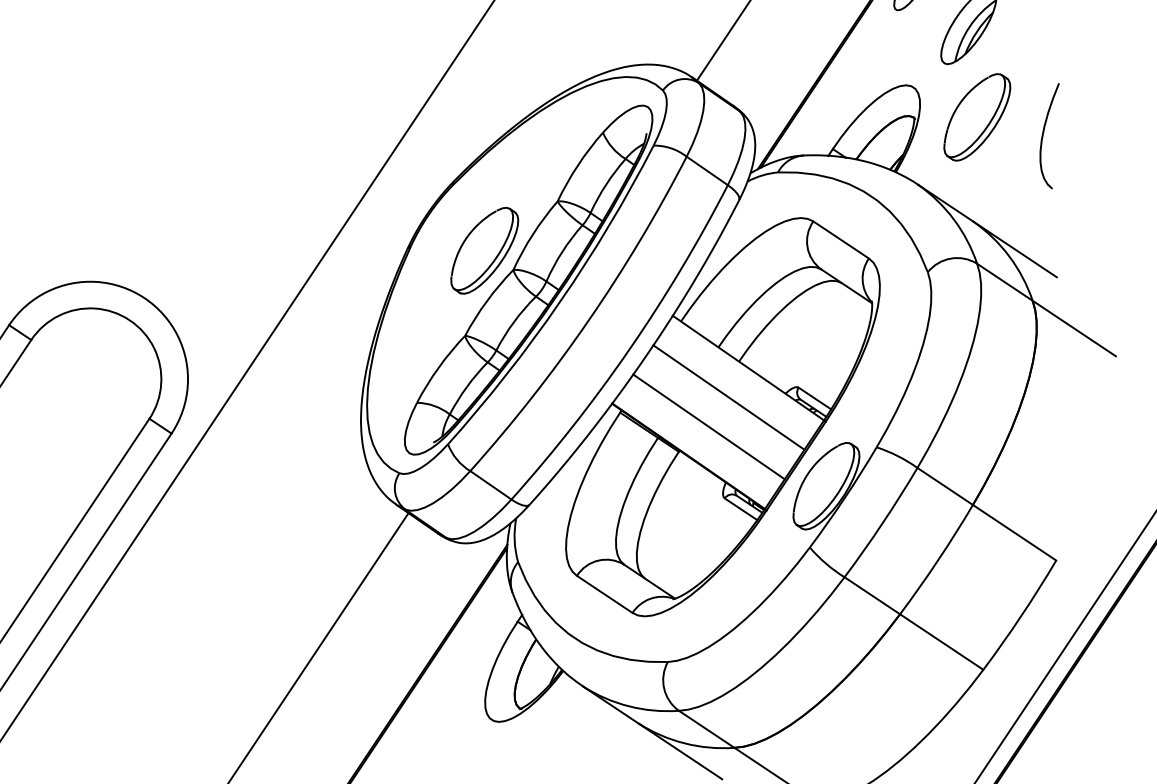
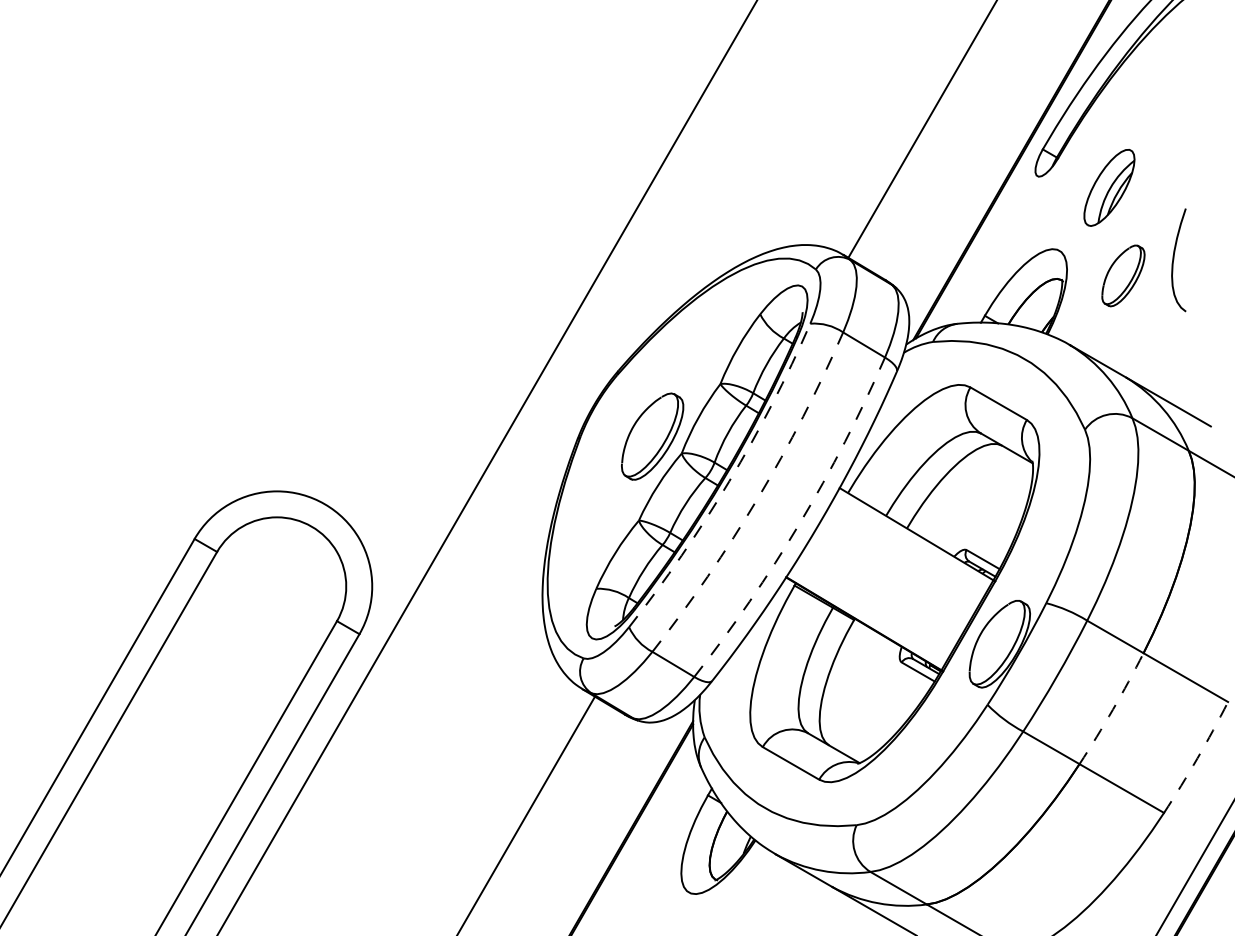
part: (977, 116) -> (1123, 275), size x0.7
curve: (1044, 134) -> (1174, 259), moved
arc: (560, 301) -> (729, 481), solid -> dashed
arc: (588, 321) -> (757, 498), solid -> dashed
arc: (629, 349) -> (799, 523), solid -> dashed
line: (728, 398) -> (899, 564), removed
line: (708, 426) -> (881, 593), removed
arc: (938, 560) -> (1113, 709), solid -> dashed
arc: (1021, 616) -> (1197, 758), solid -> dashed

